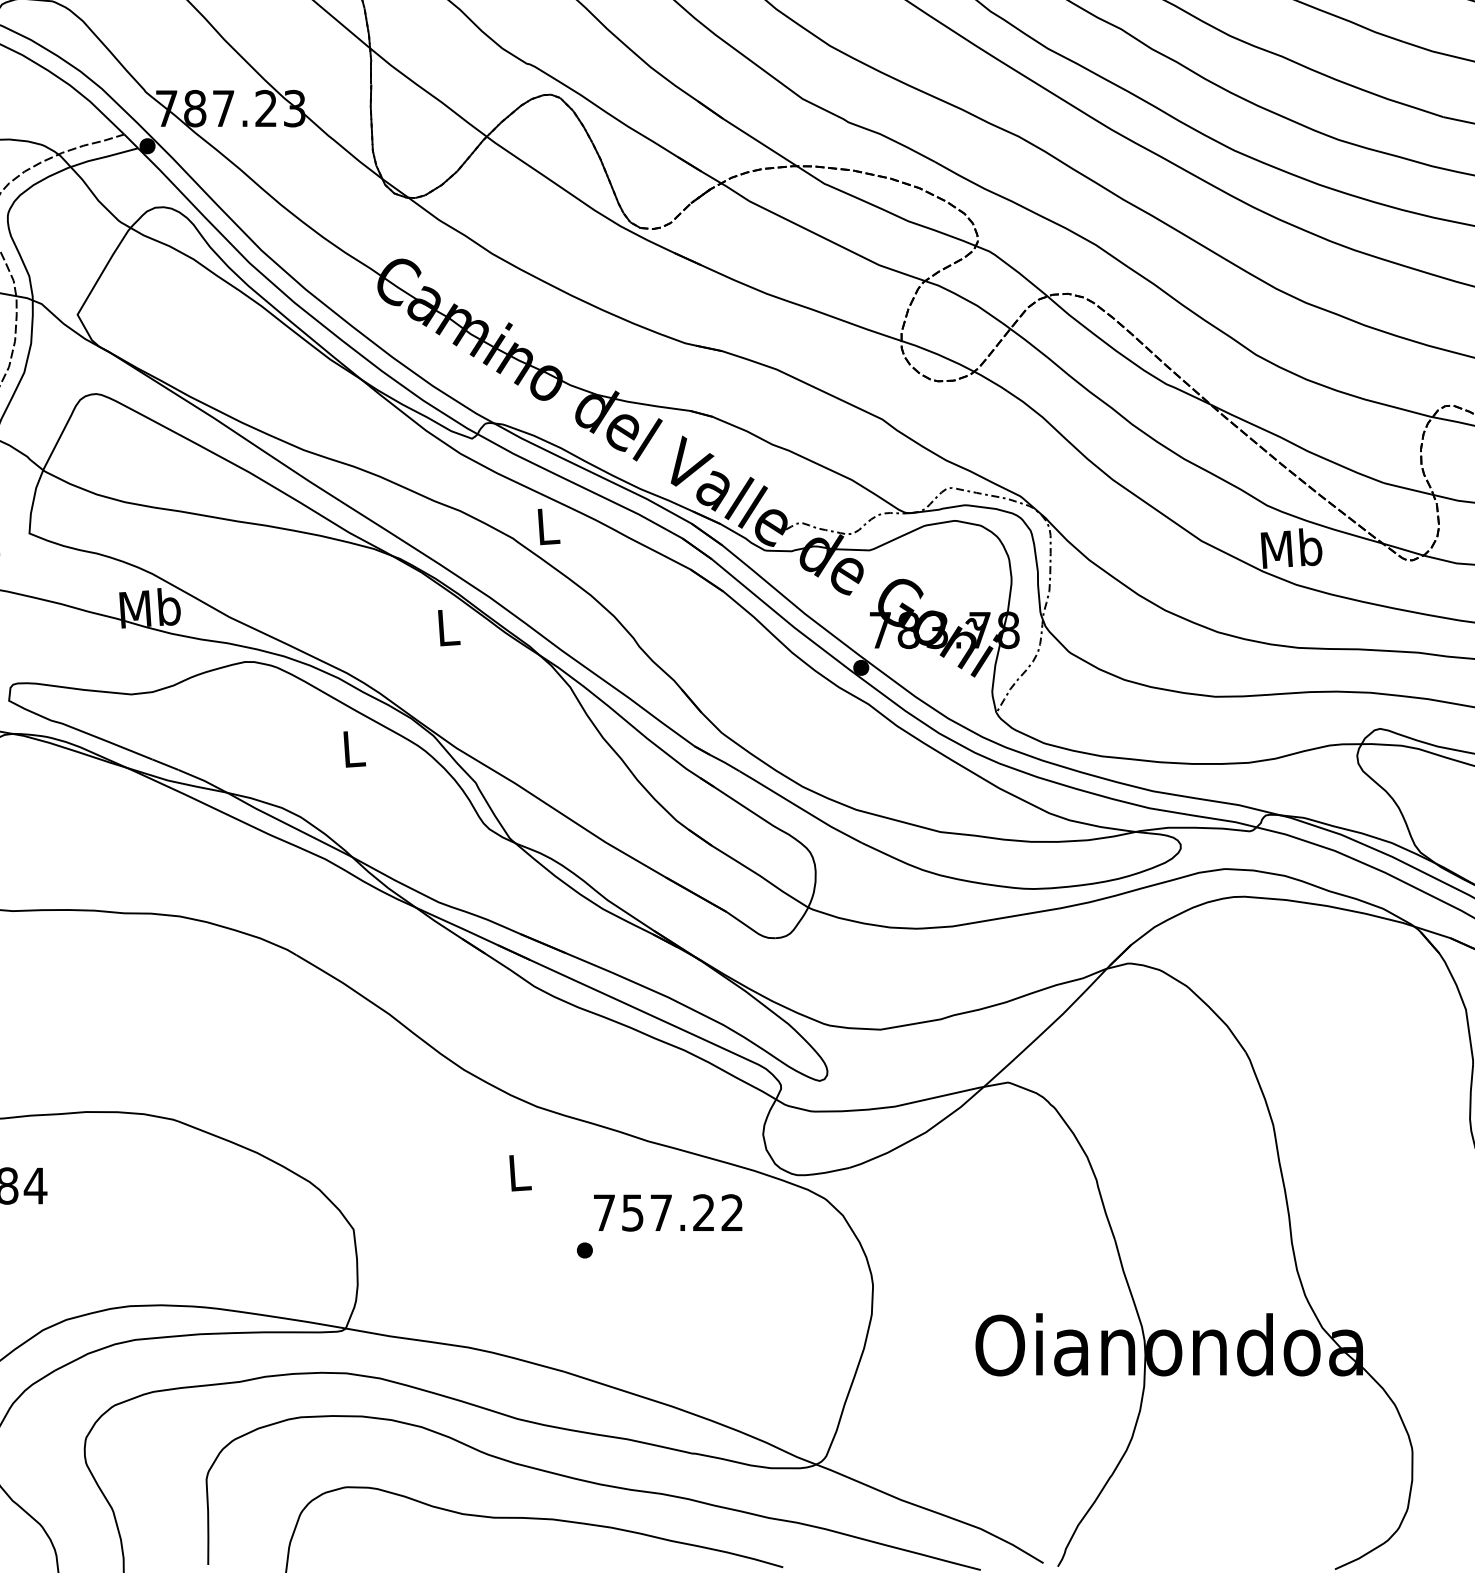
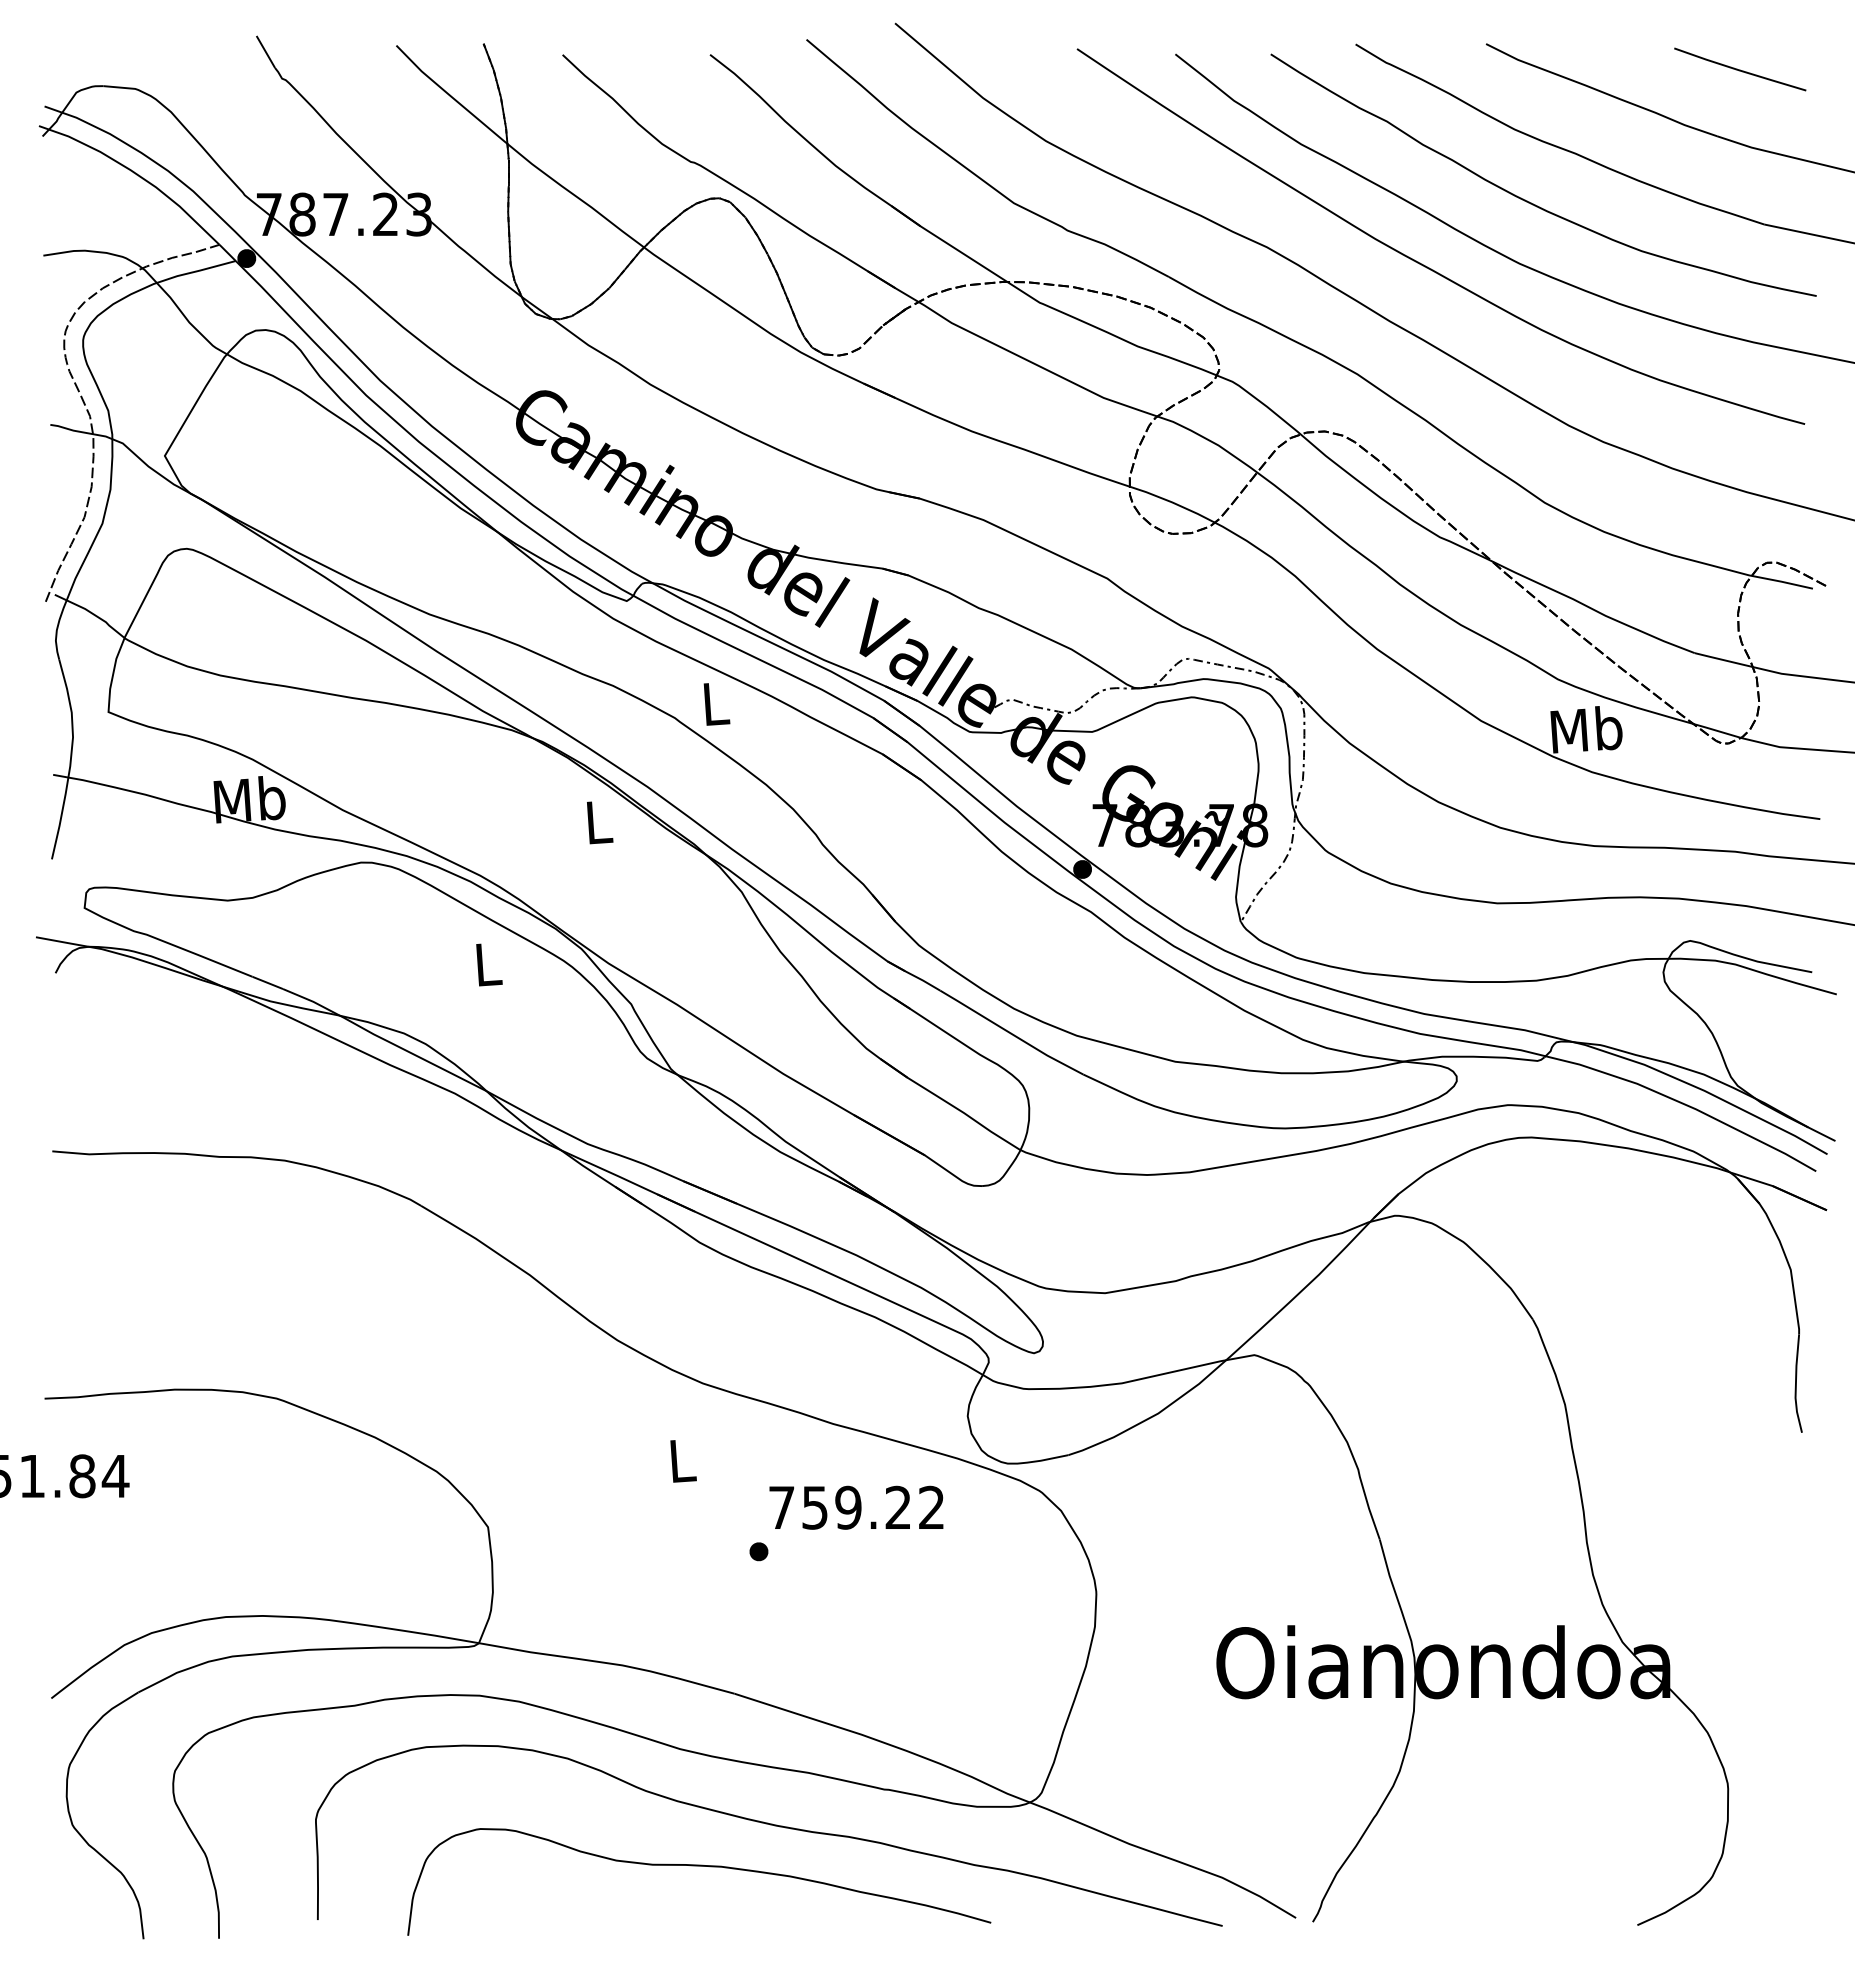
text: (661, 1212) -> (848, 1507), 757.22 -> 759.22

